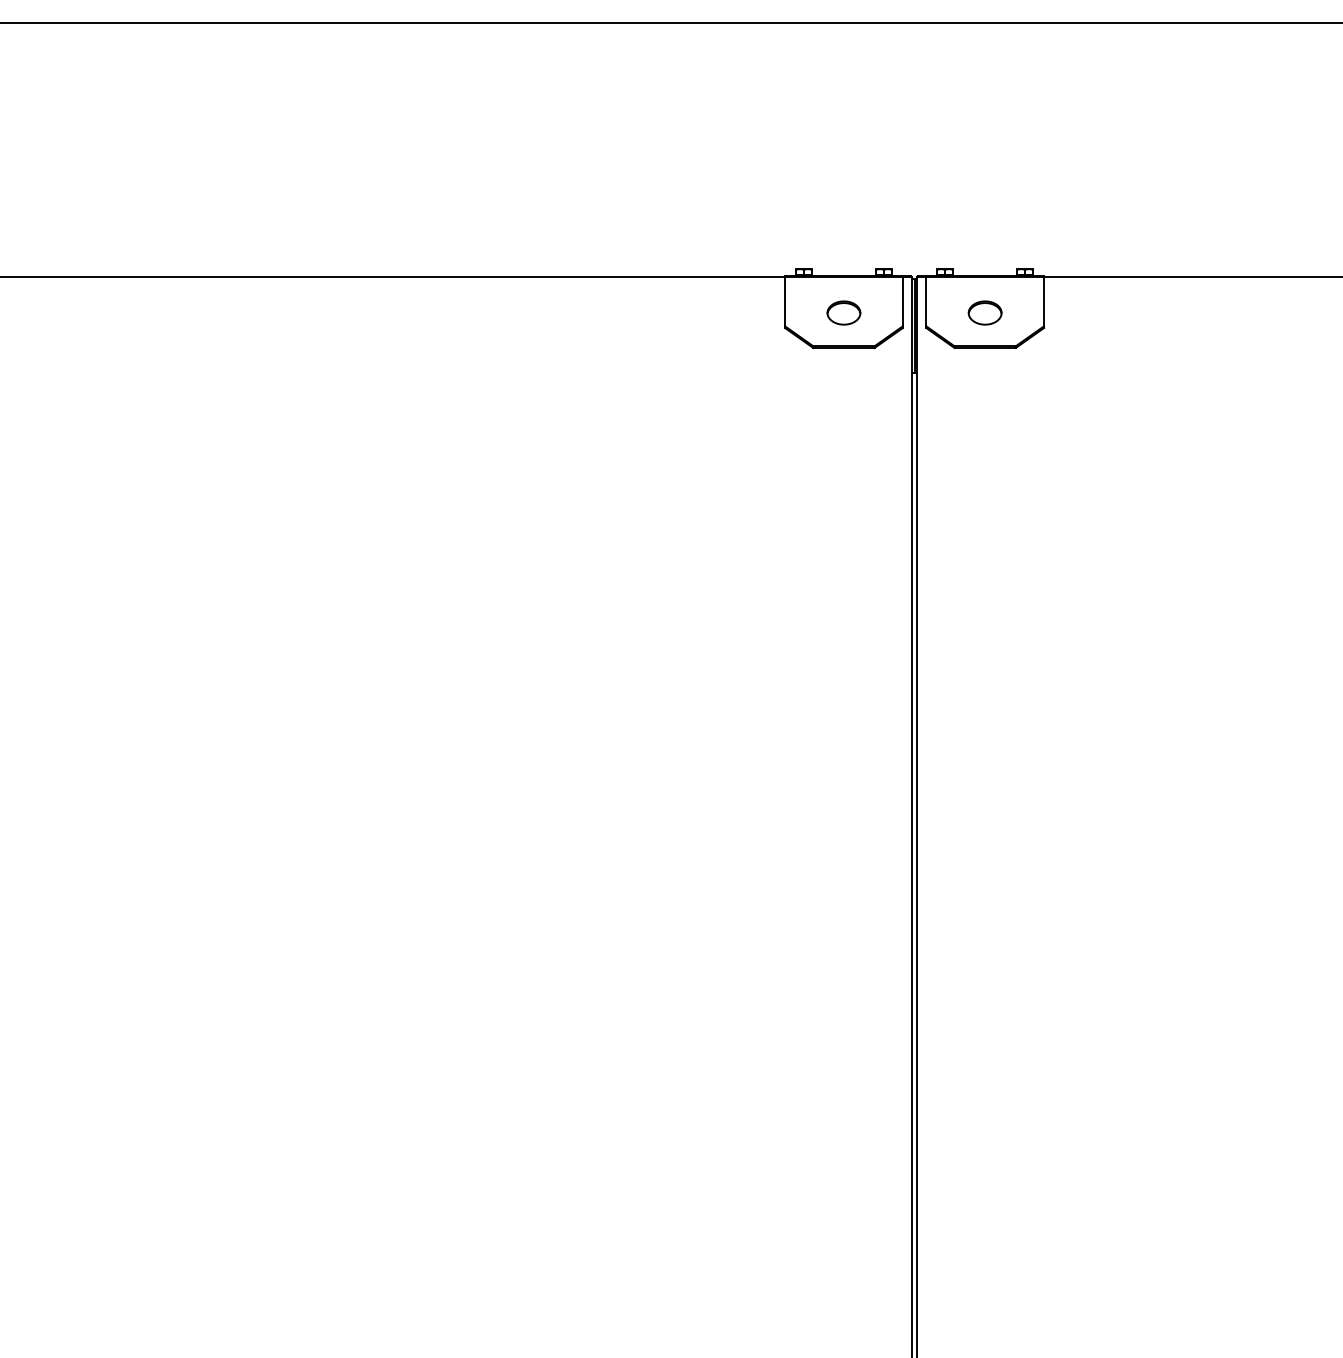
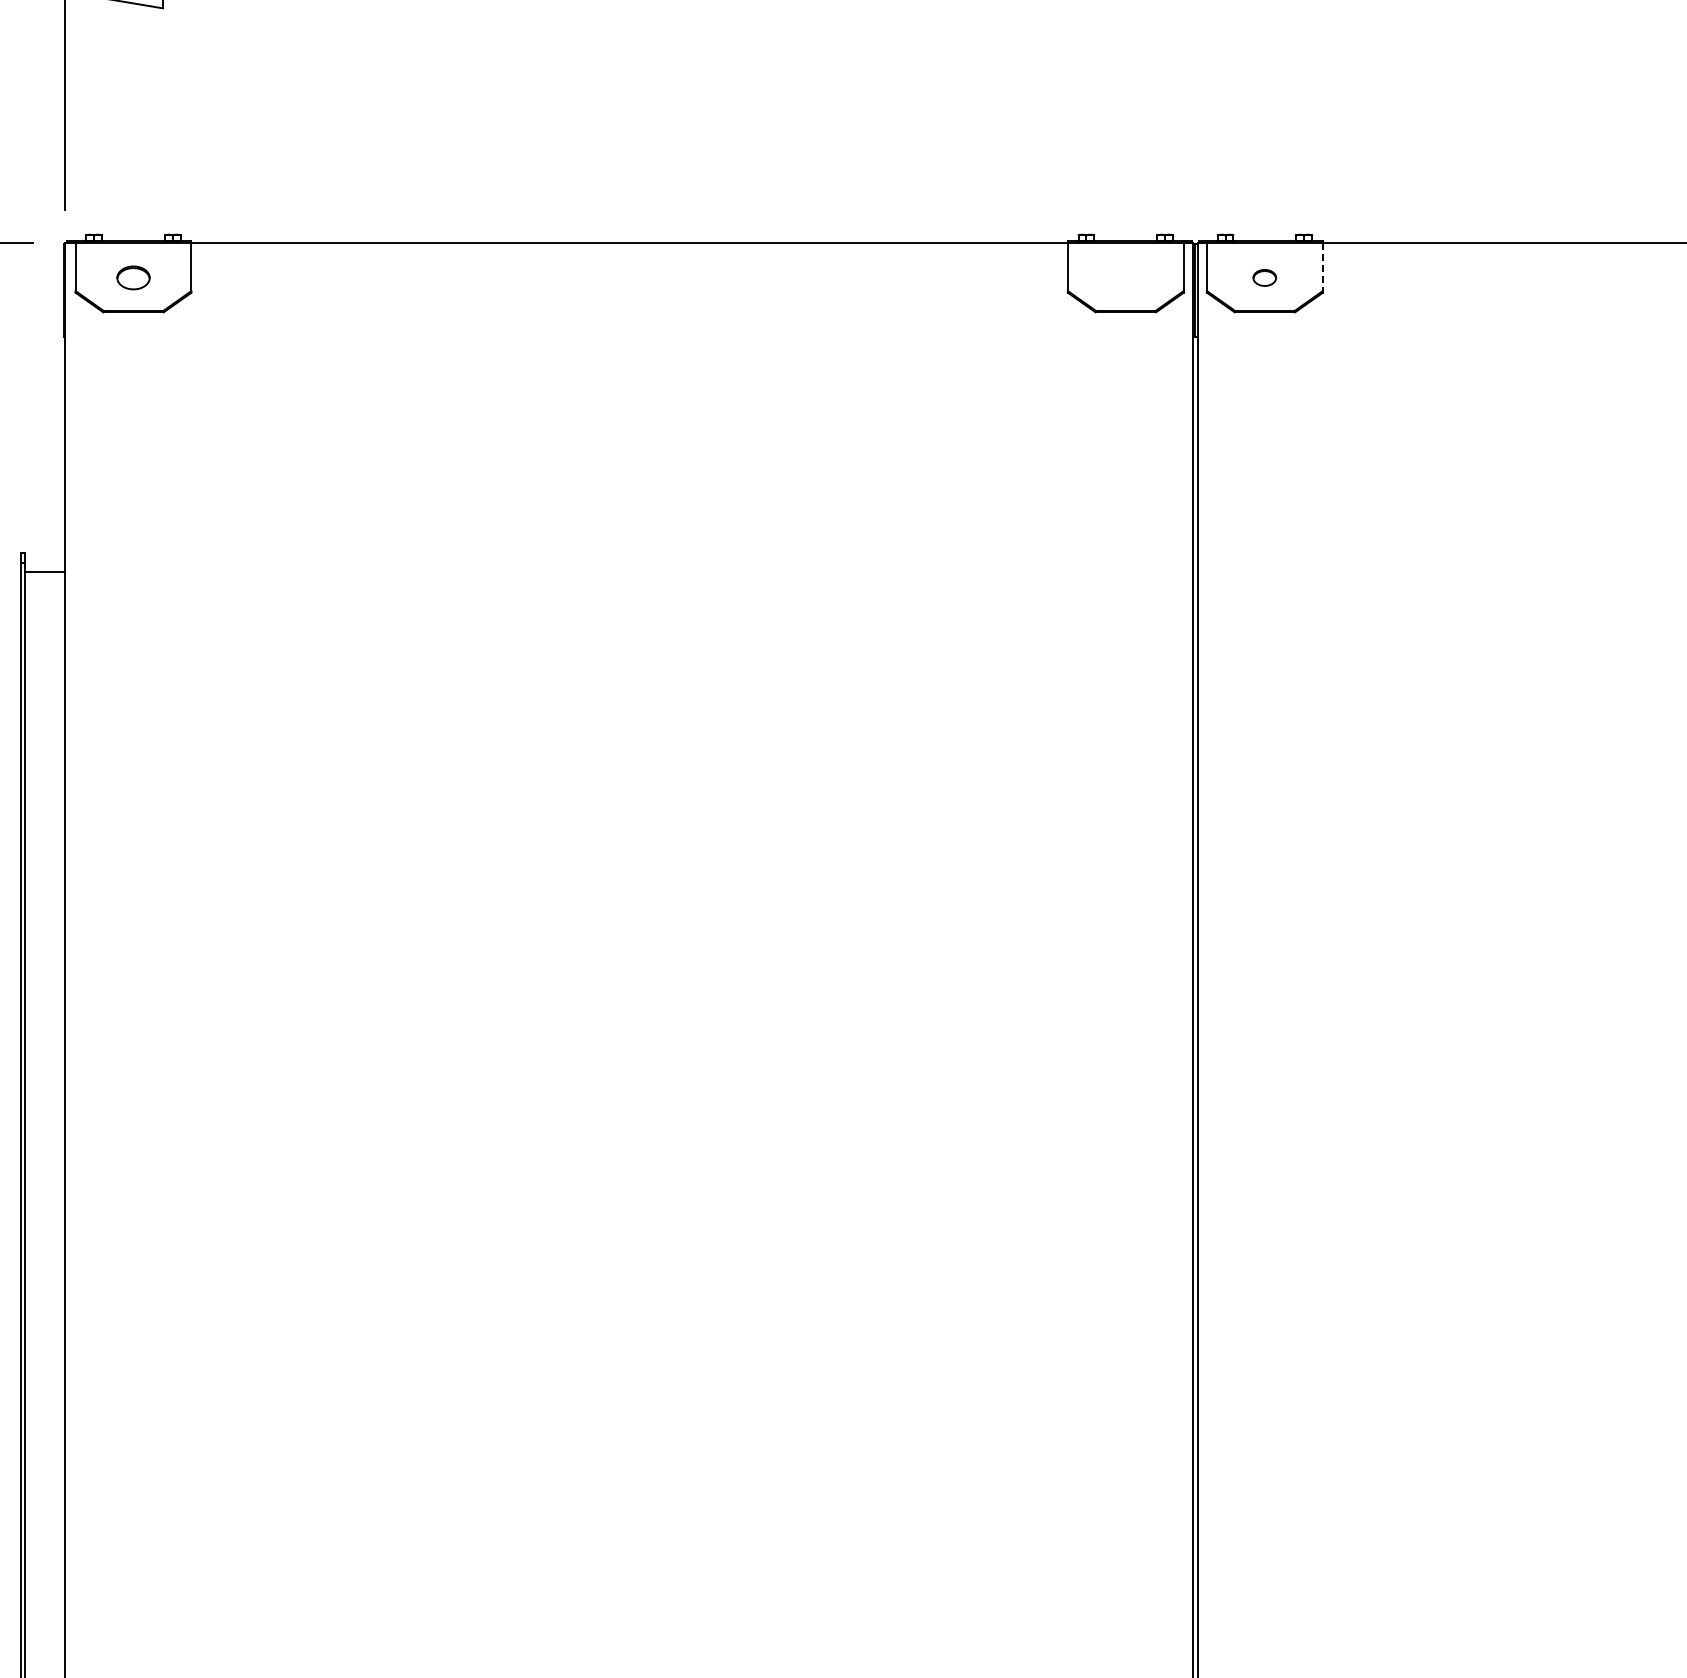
line: (1043, 302) -> (1322, 267), solid -> dashed
part: (843, 312) -> (1125, 277), removed
part: (984, 312) -> (1264, 277), size x0.7

